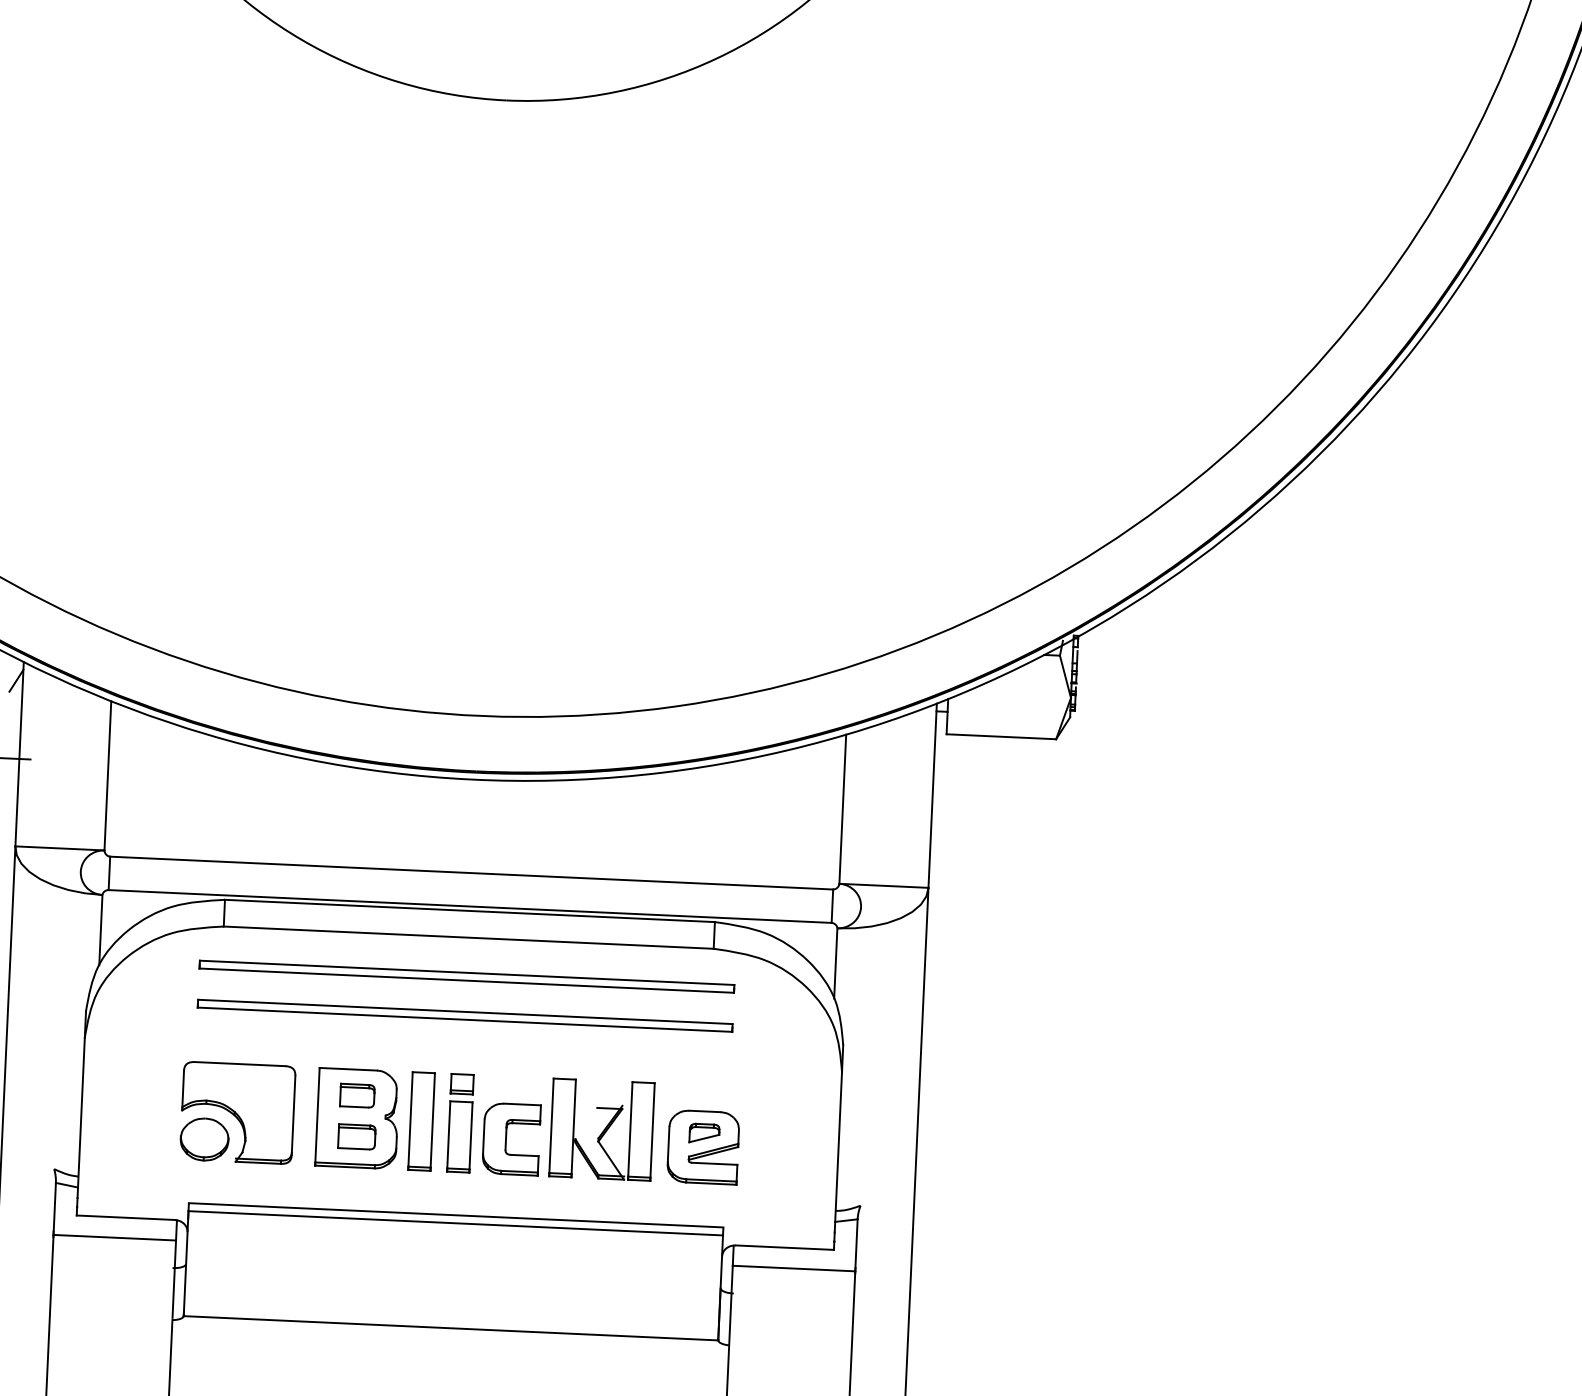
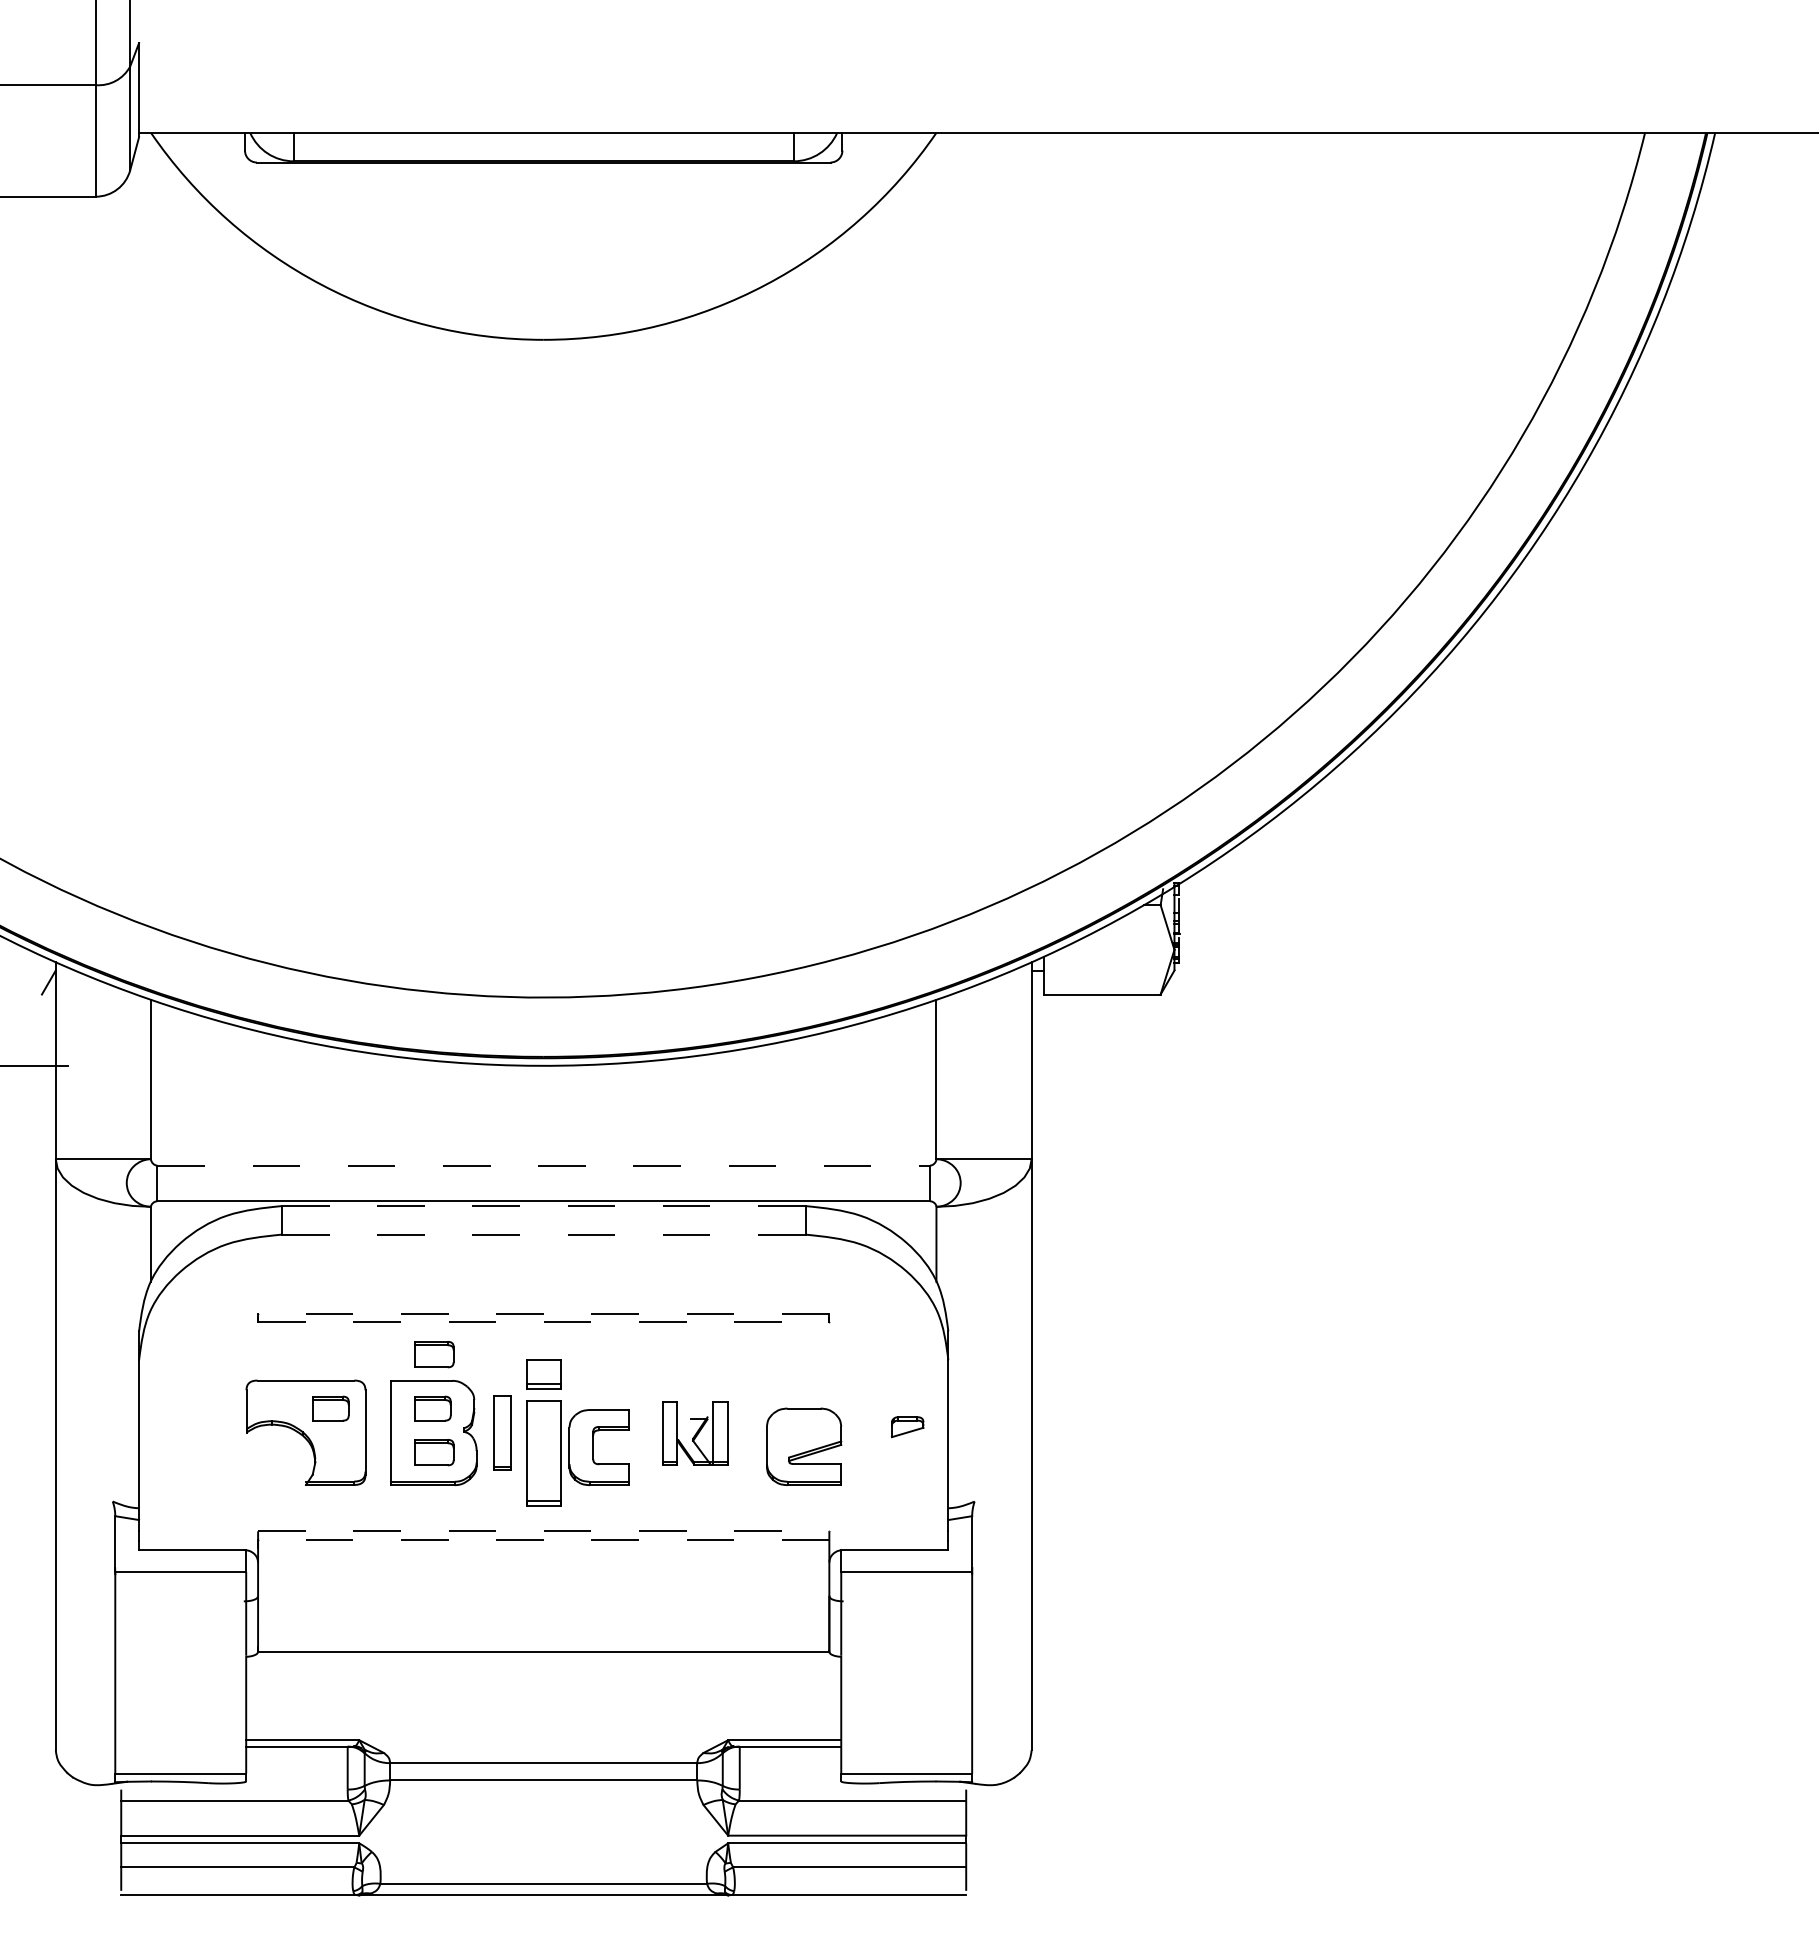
line: (472, 873) -> (544, 1165), solid -> dashed
line: (469, 911) -> (543, 1206), solid -> dashed
line: (468, 937) -> (543, 1234), solid -> dashed
part: (466, 976) -> (543, 1276), removed
line: (465, 1011) -> (543, 1313), solid -> dashed
line: (464, 1019) -> (543, 1322), solid -> dashed
part: (361, 1045) -> (434, 1354), added
part: (261, 1091) -> (330, 1408), added
part: (420, 1121) -> (501, 1432), size x0.7
part: (460, 1122) -> (543, 1432), size x1.4
part: (601, 1130) -> (694, 1433), size x0.6
part: (704, 1133) -> (907, 1427), moved
part: (204, 1139) -> (271, 1462), removed
line: (455, 1215) -> (543, 1531), solid -> dashed
line: (455, 1222) -> (543, 1539), solid -> dashed

